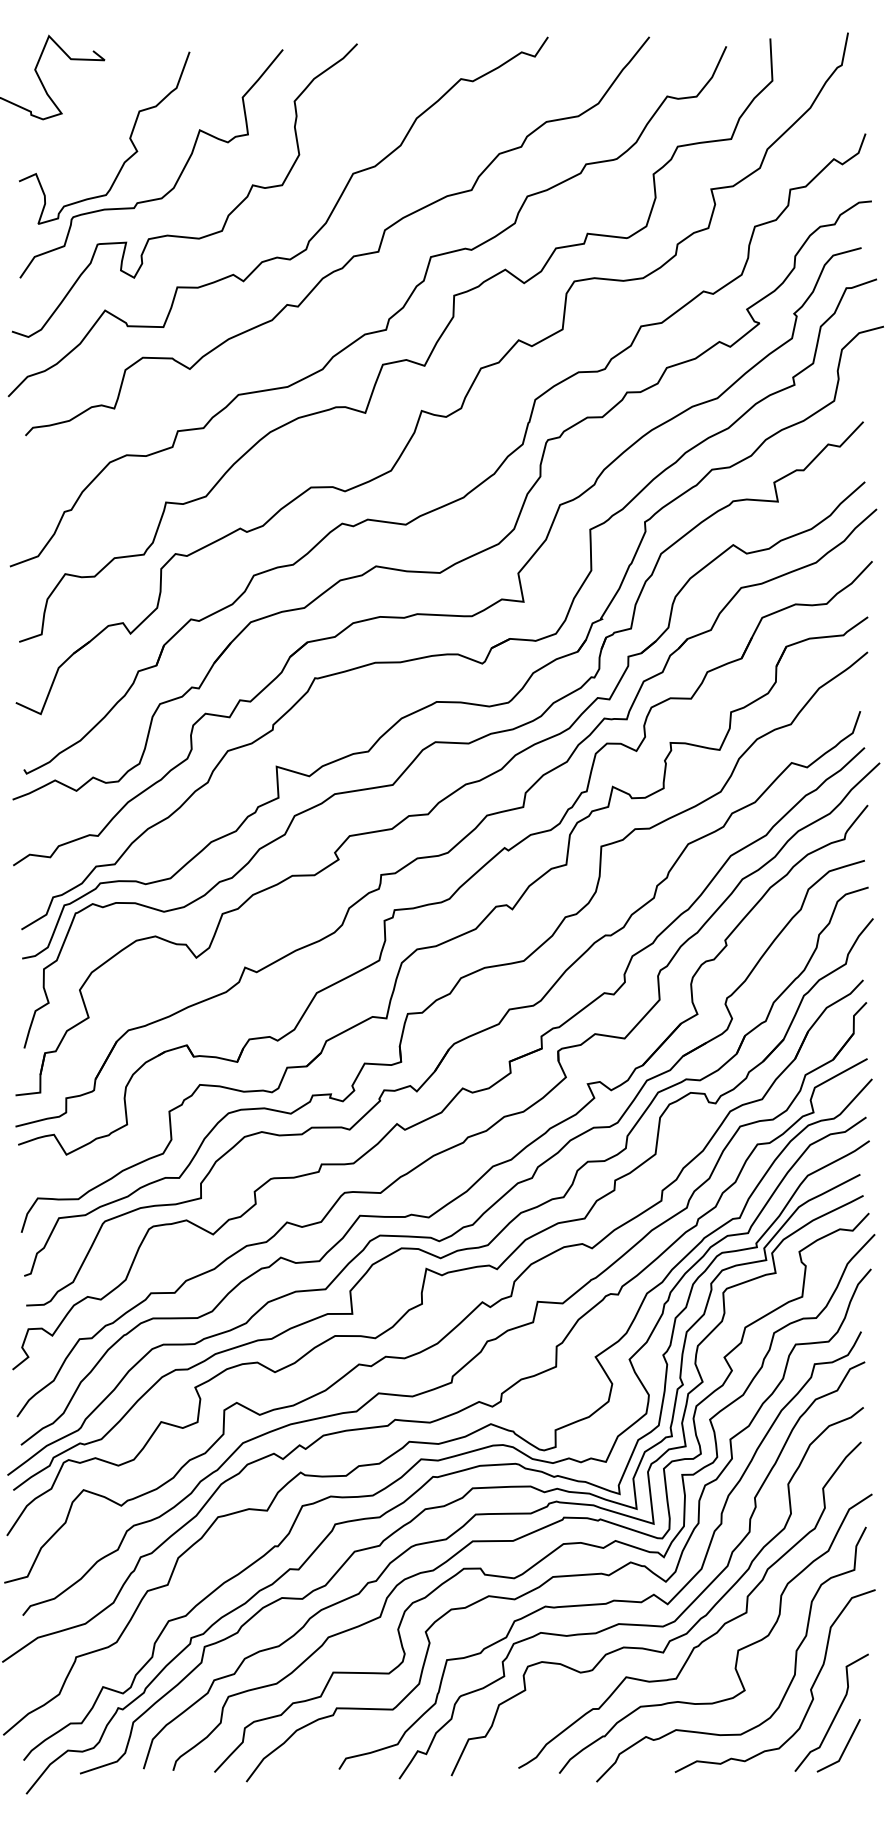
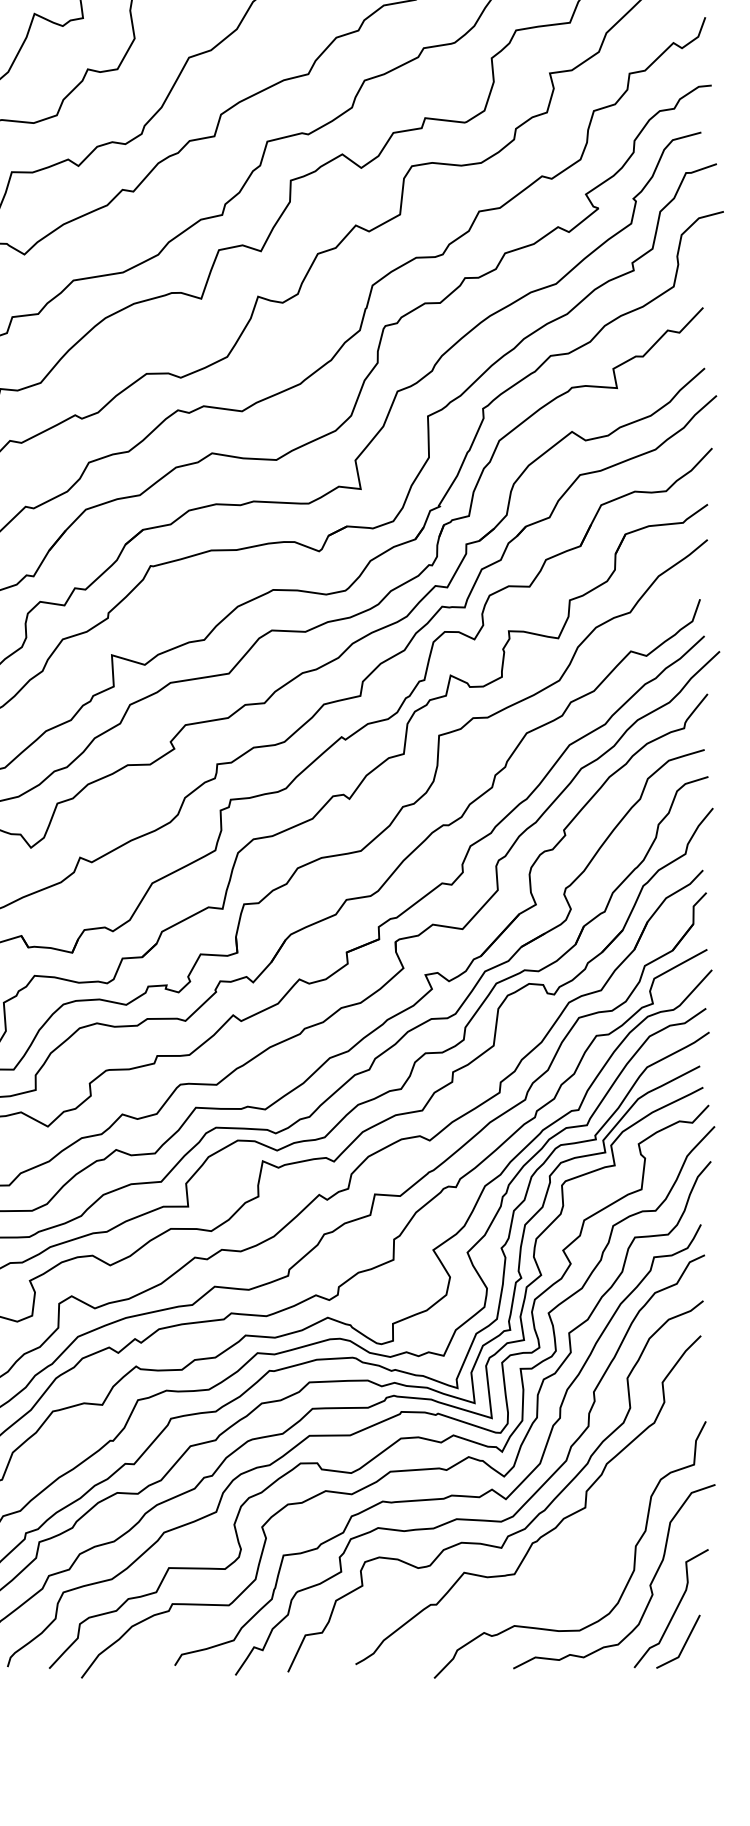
curve: (737, 1649) -> (576, 1544), removed

